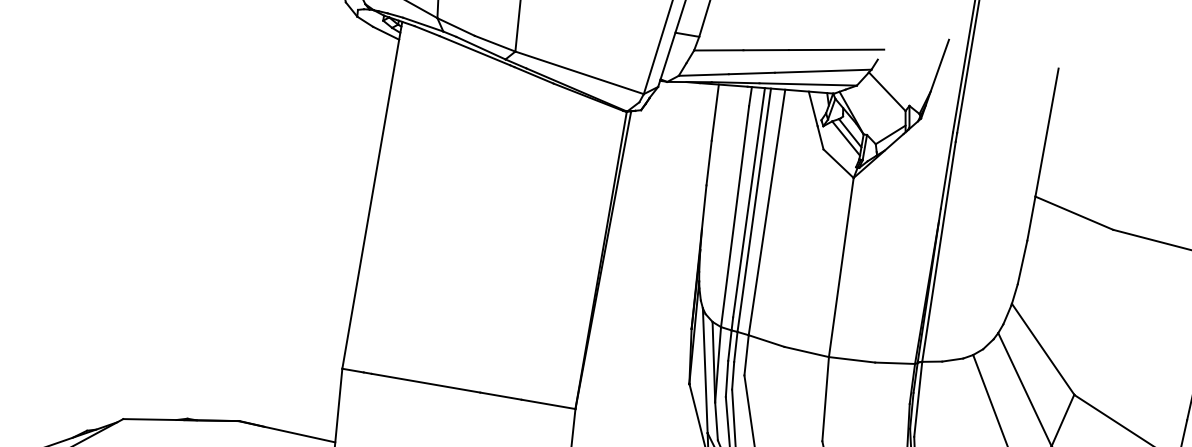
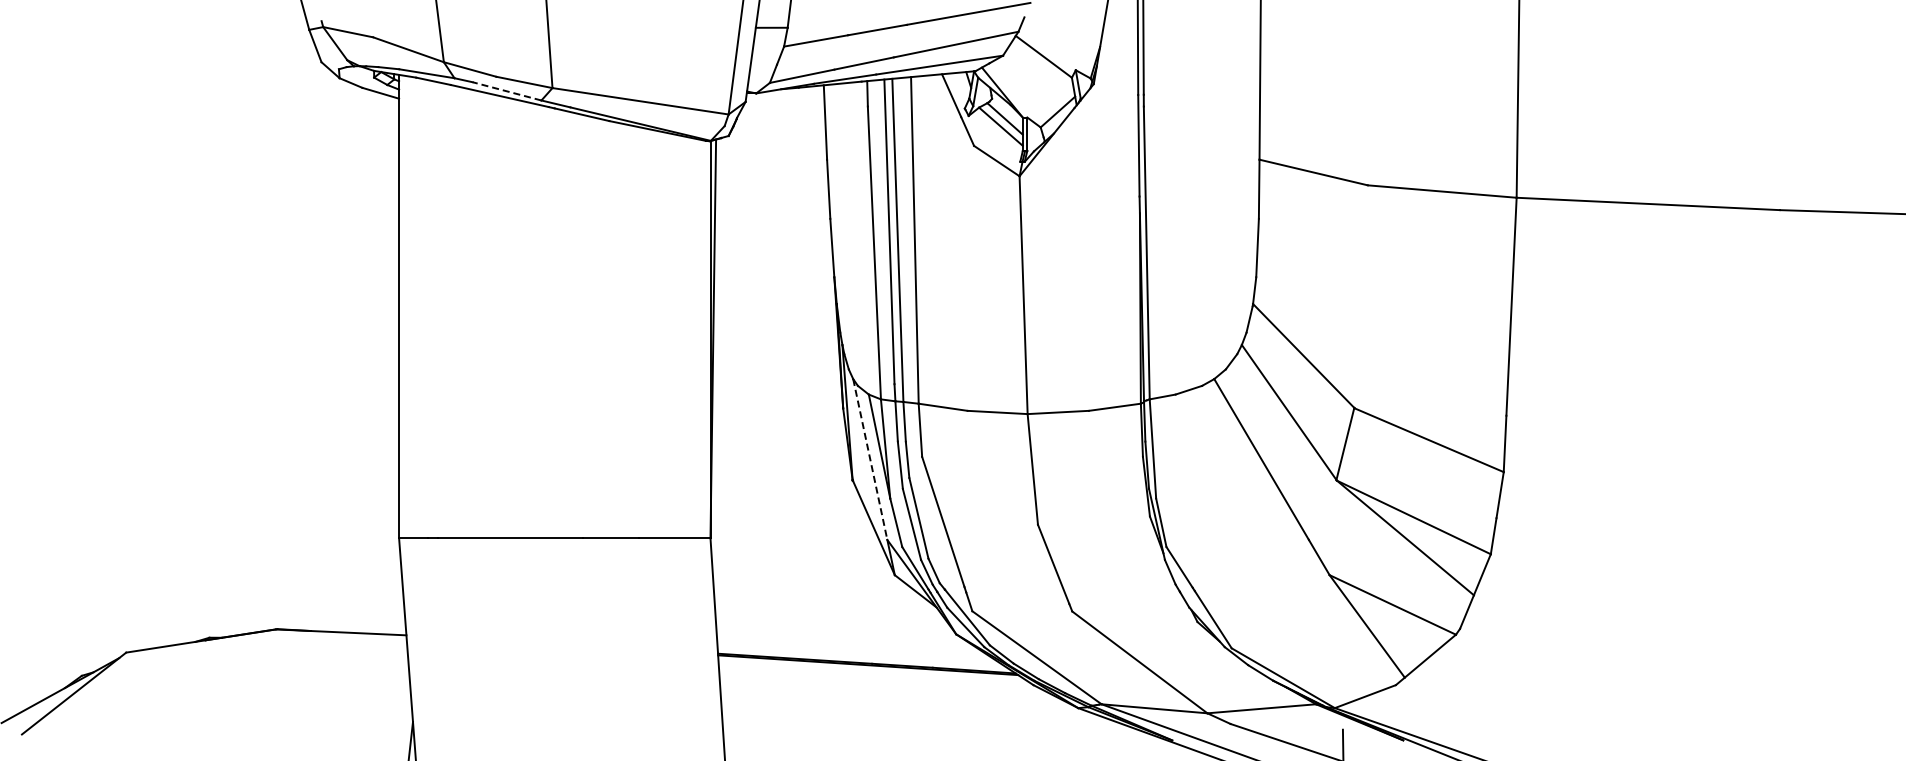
line: (481, 48) -> (507, 91), solid -> dashed
line: (705, 371) -> (870, 460), solid -> dashed

